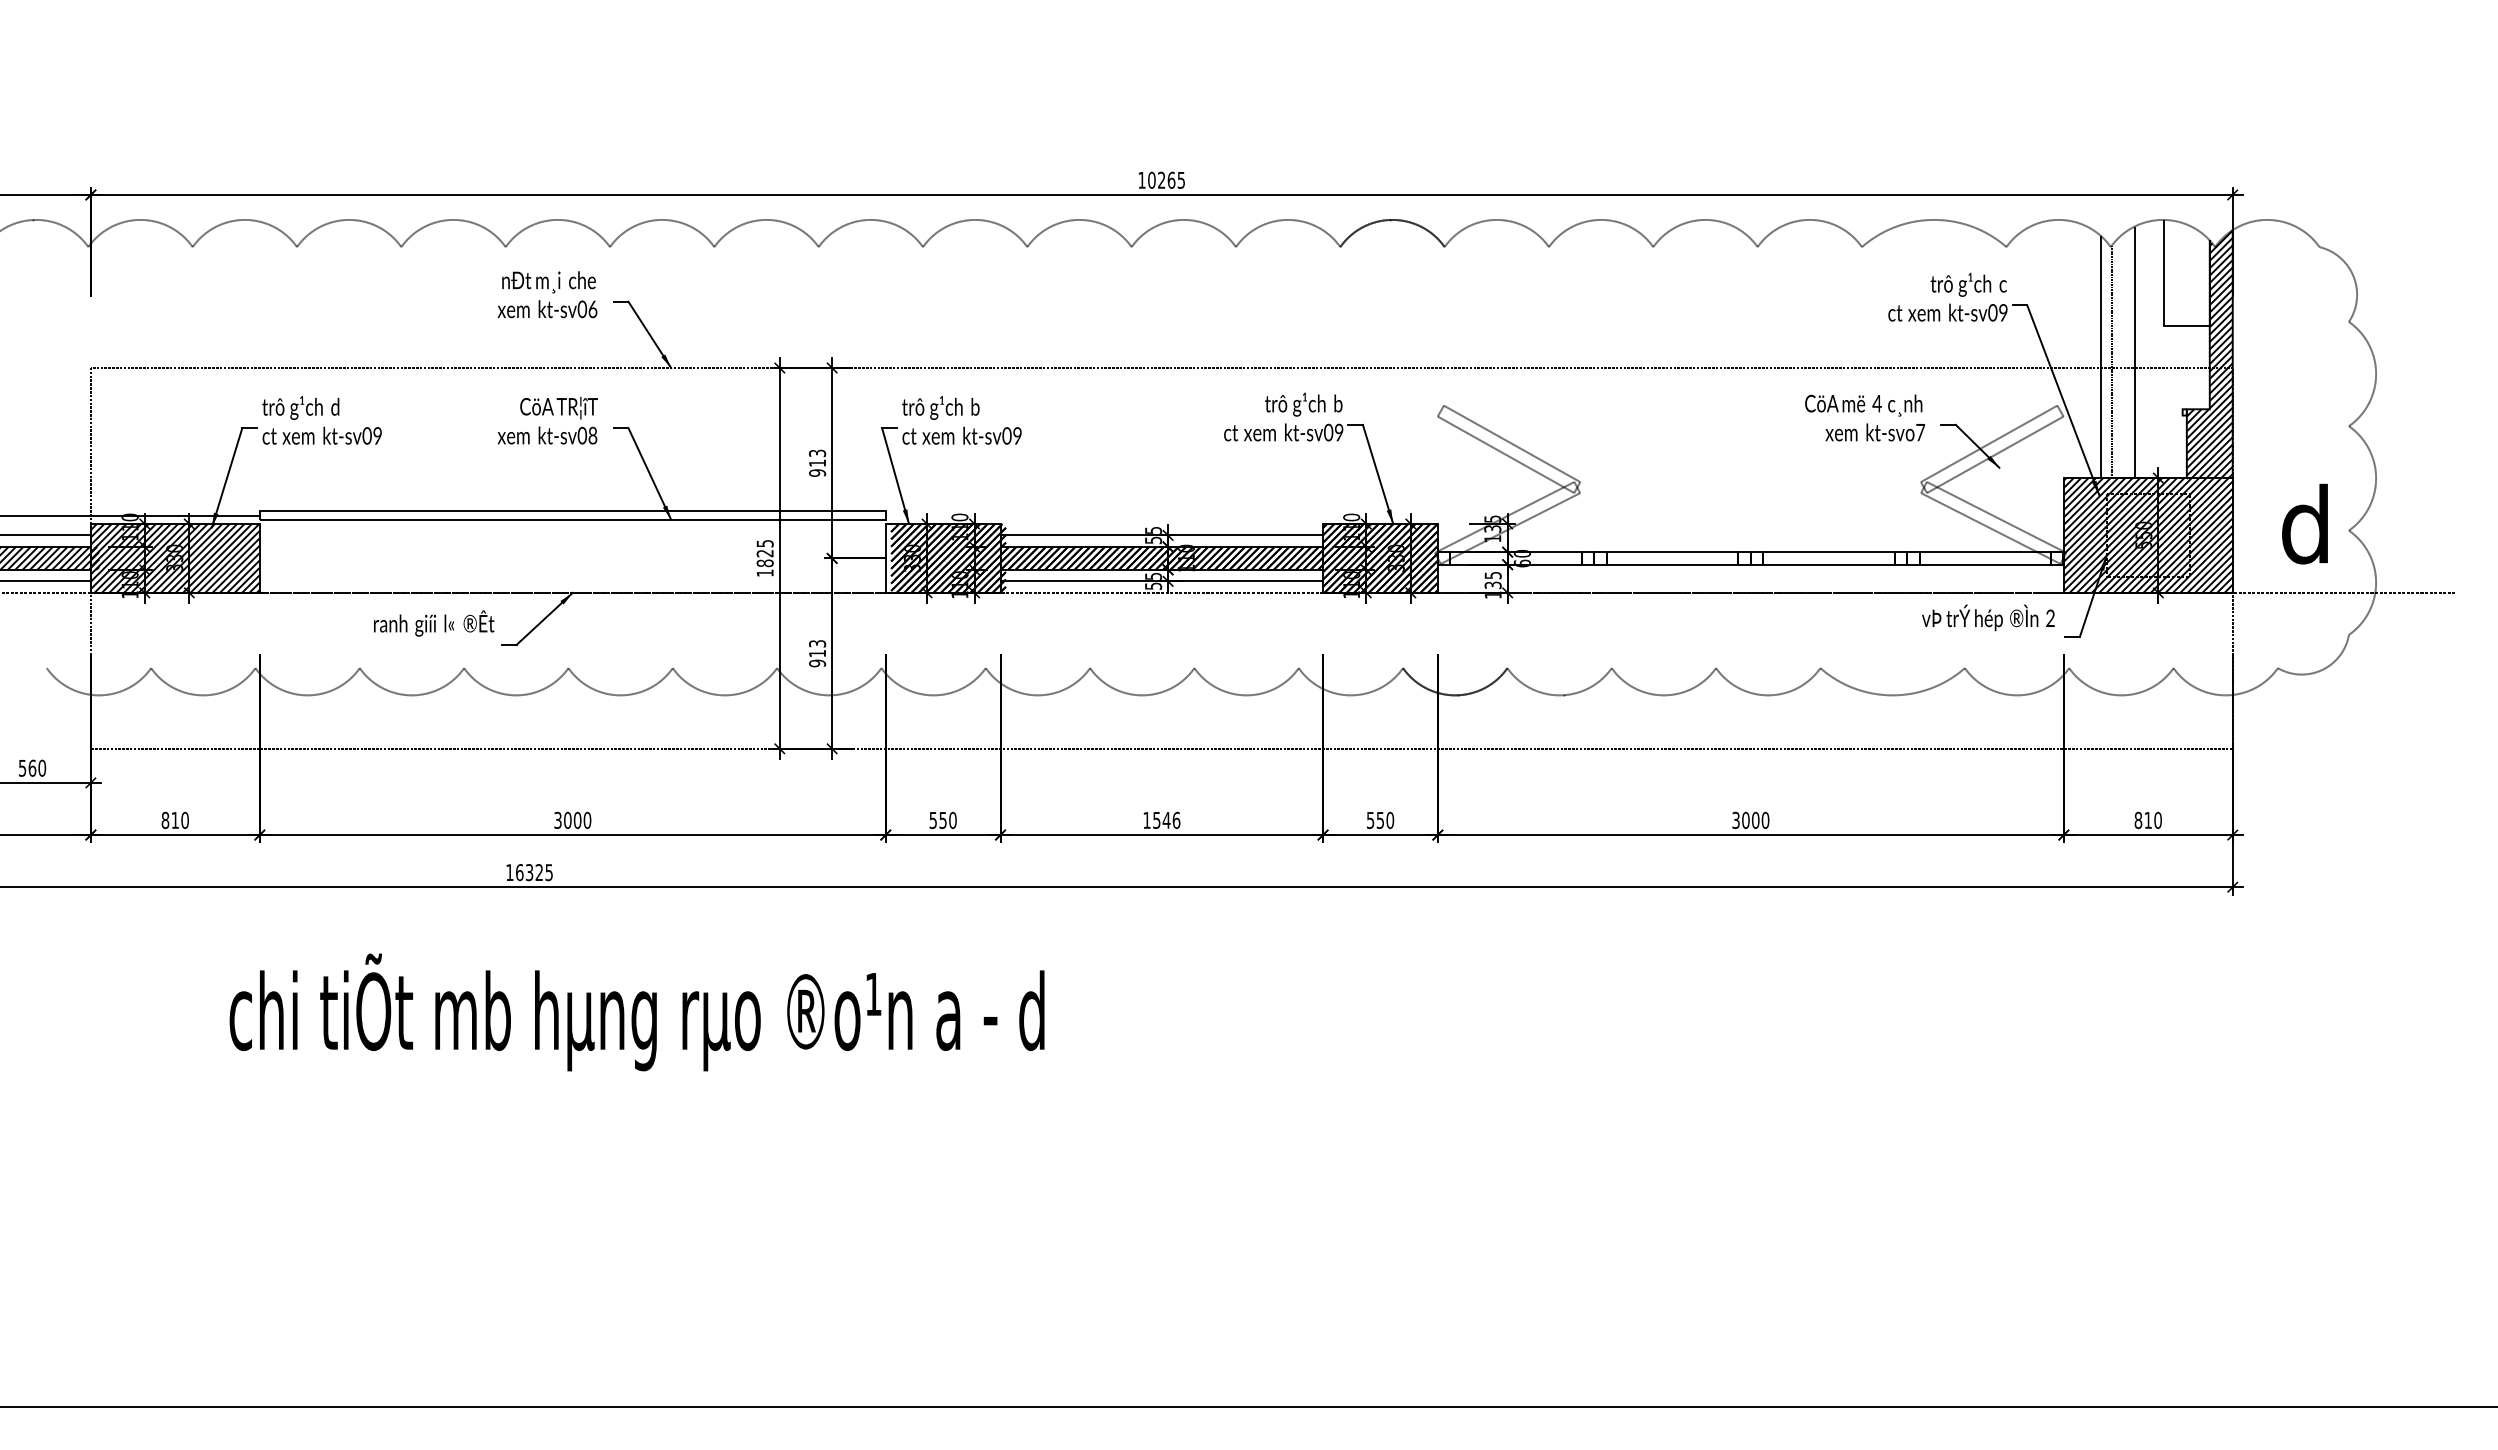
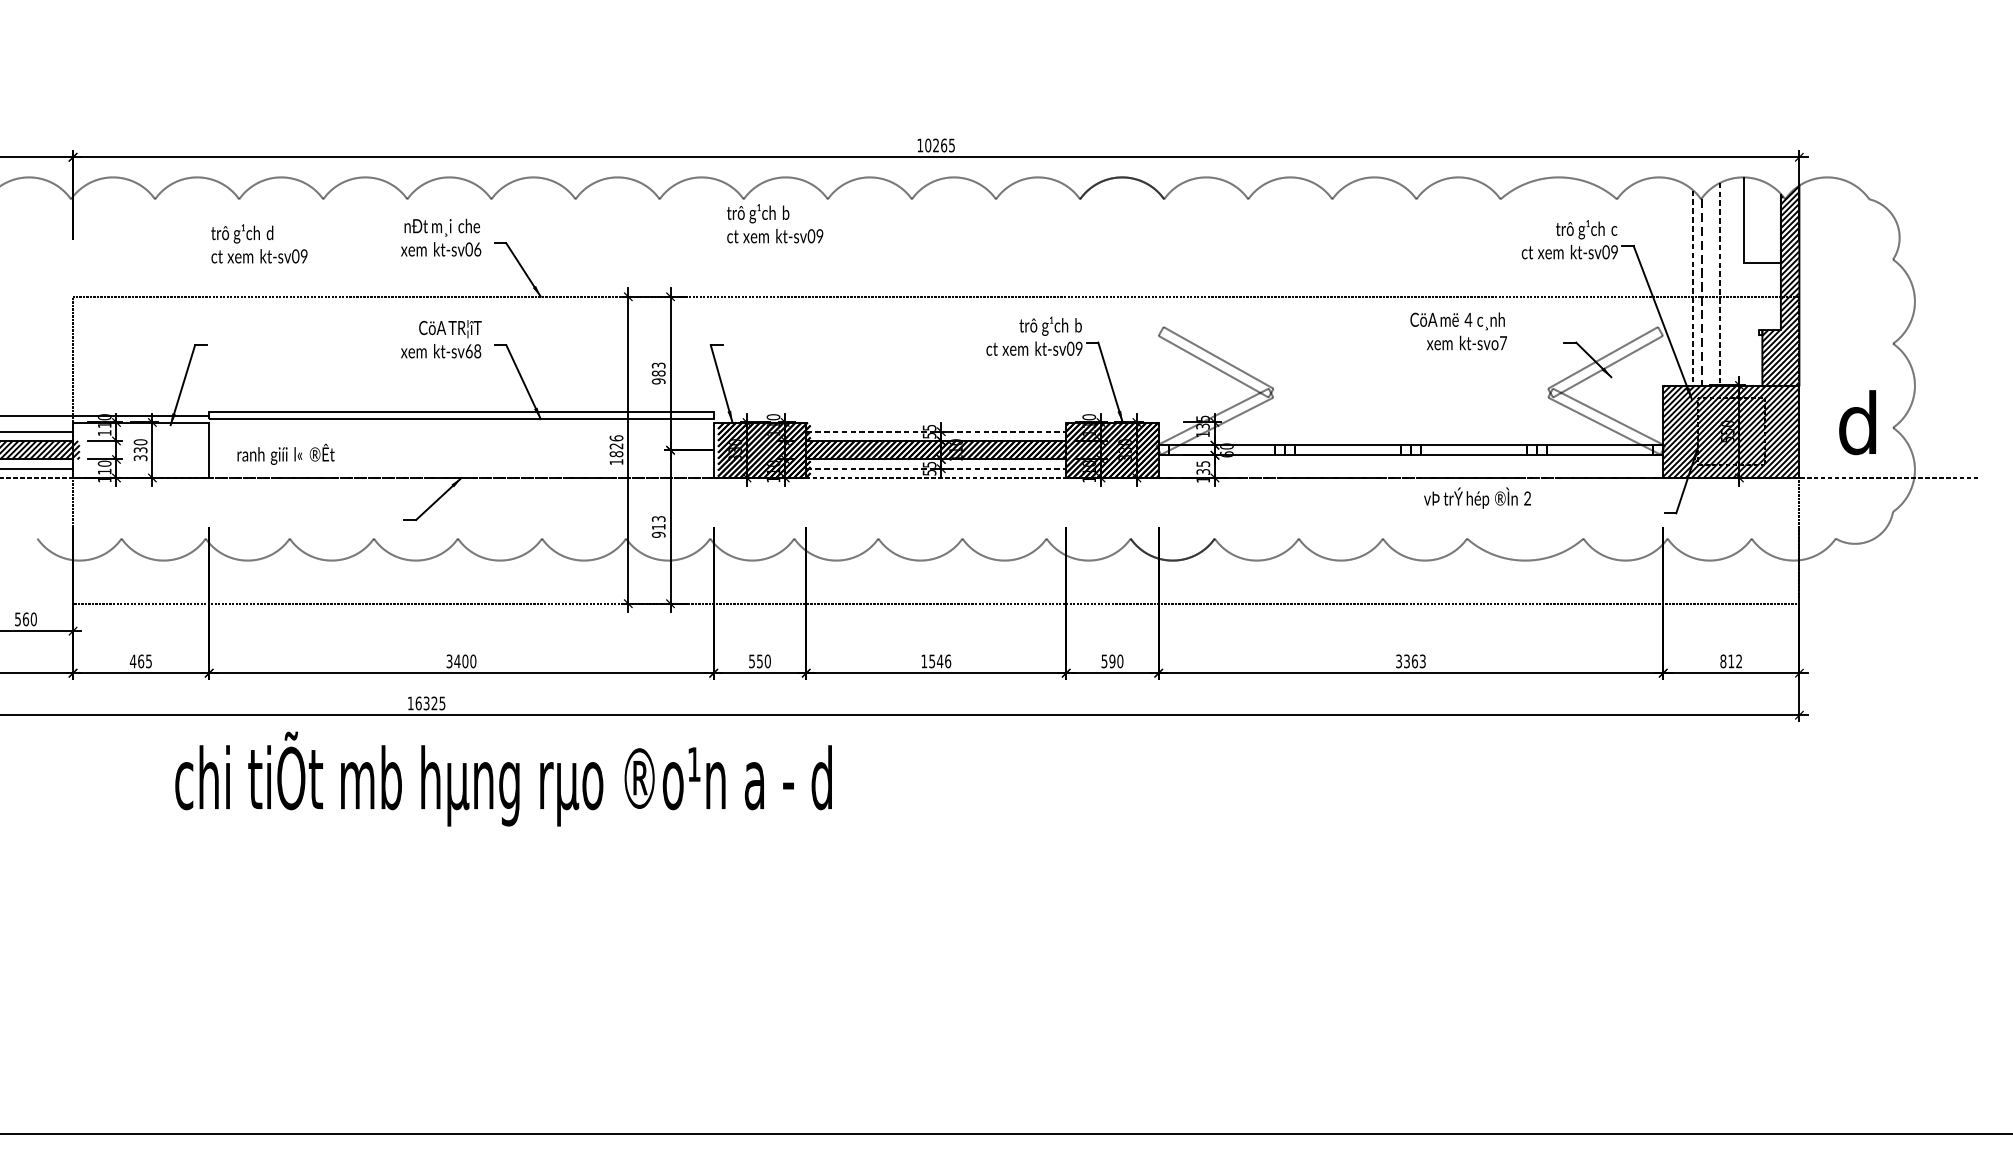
line: (2134, 352) -> (1720, 284), solid -> dashed
line: (2101, 357) -> (1693, 288), solid -> dashed
text: (1864, 417) -> (1458, 331), moved
text: (321, 420) -> (258, 243), moved
text: (961, 420) -> (774, 223), moved
text: (582, 434) -> (469, 350), kt-sv08 -> kt-sv68
text: (817, 462) -> (658, 372), 913 -> 983
line: (1162, 535) -> (936, 431), solid -> dashed
text: (764, 543) -> (615, 438), 1825 -> 1826
hatch: (174, 558) -> (140, 450), removed
line: (1162, 581) -> (936, 468), solid -> dashed
text: (1988, 617) -> (1477, 497), moved
text: (434, 623) -> (286, 454), moved
text: (174, 819) -> (140, 660), 810 -> 465
text: (567, 819) -> (457, 660), 3000 -> 3400
text: (1380, 819) -> (1112, 660), 550 -> 590
text: (1755, 819) -> (1414, 660), 3000 -> 3363
text: (2157, 820) -> (1738, 661), 810 -> 812
text: (636, 1012) -> (503, 779), moved

